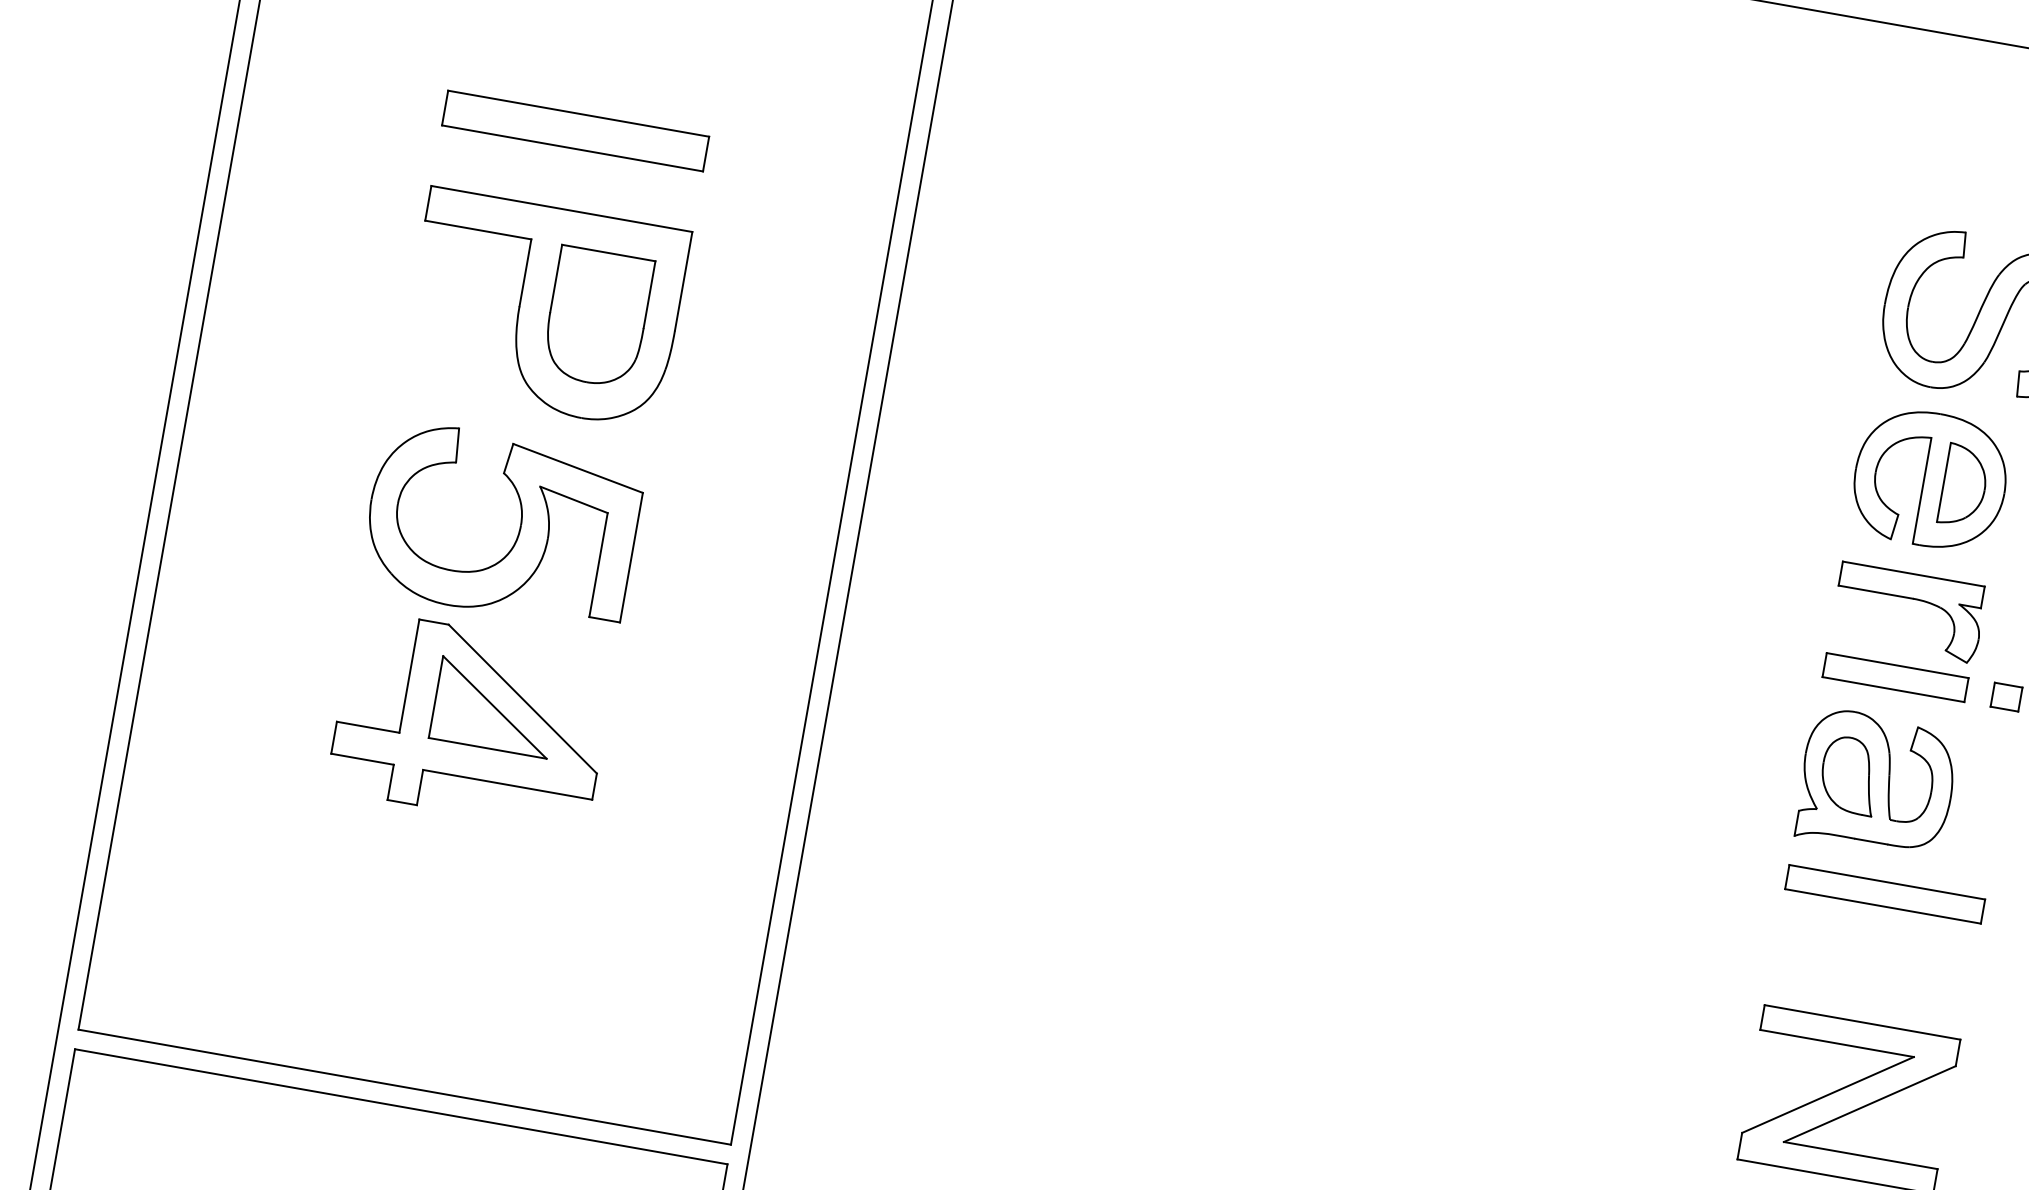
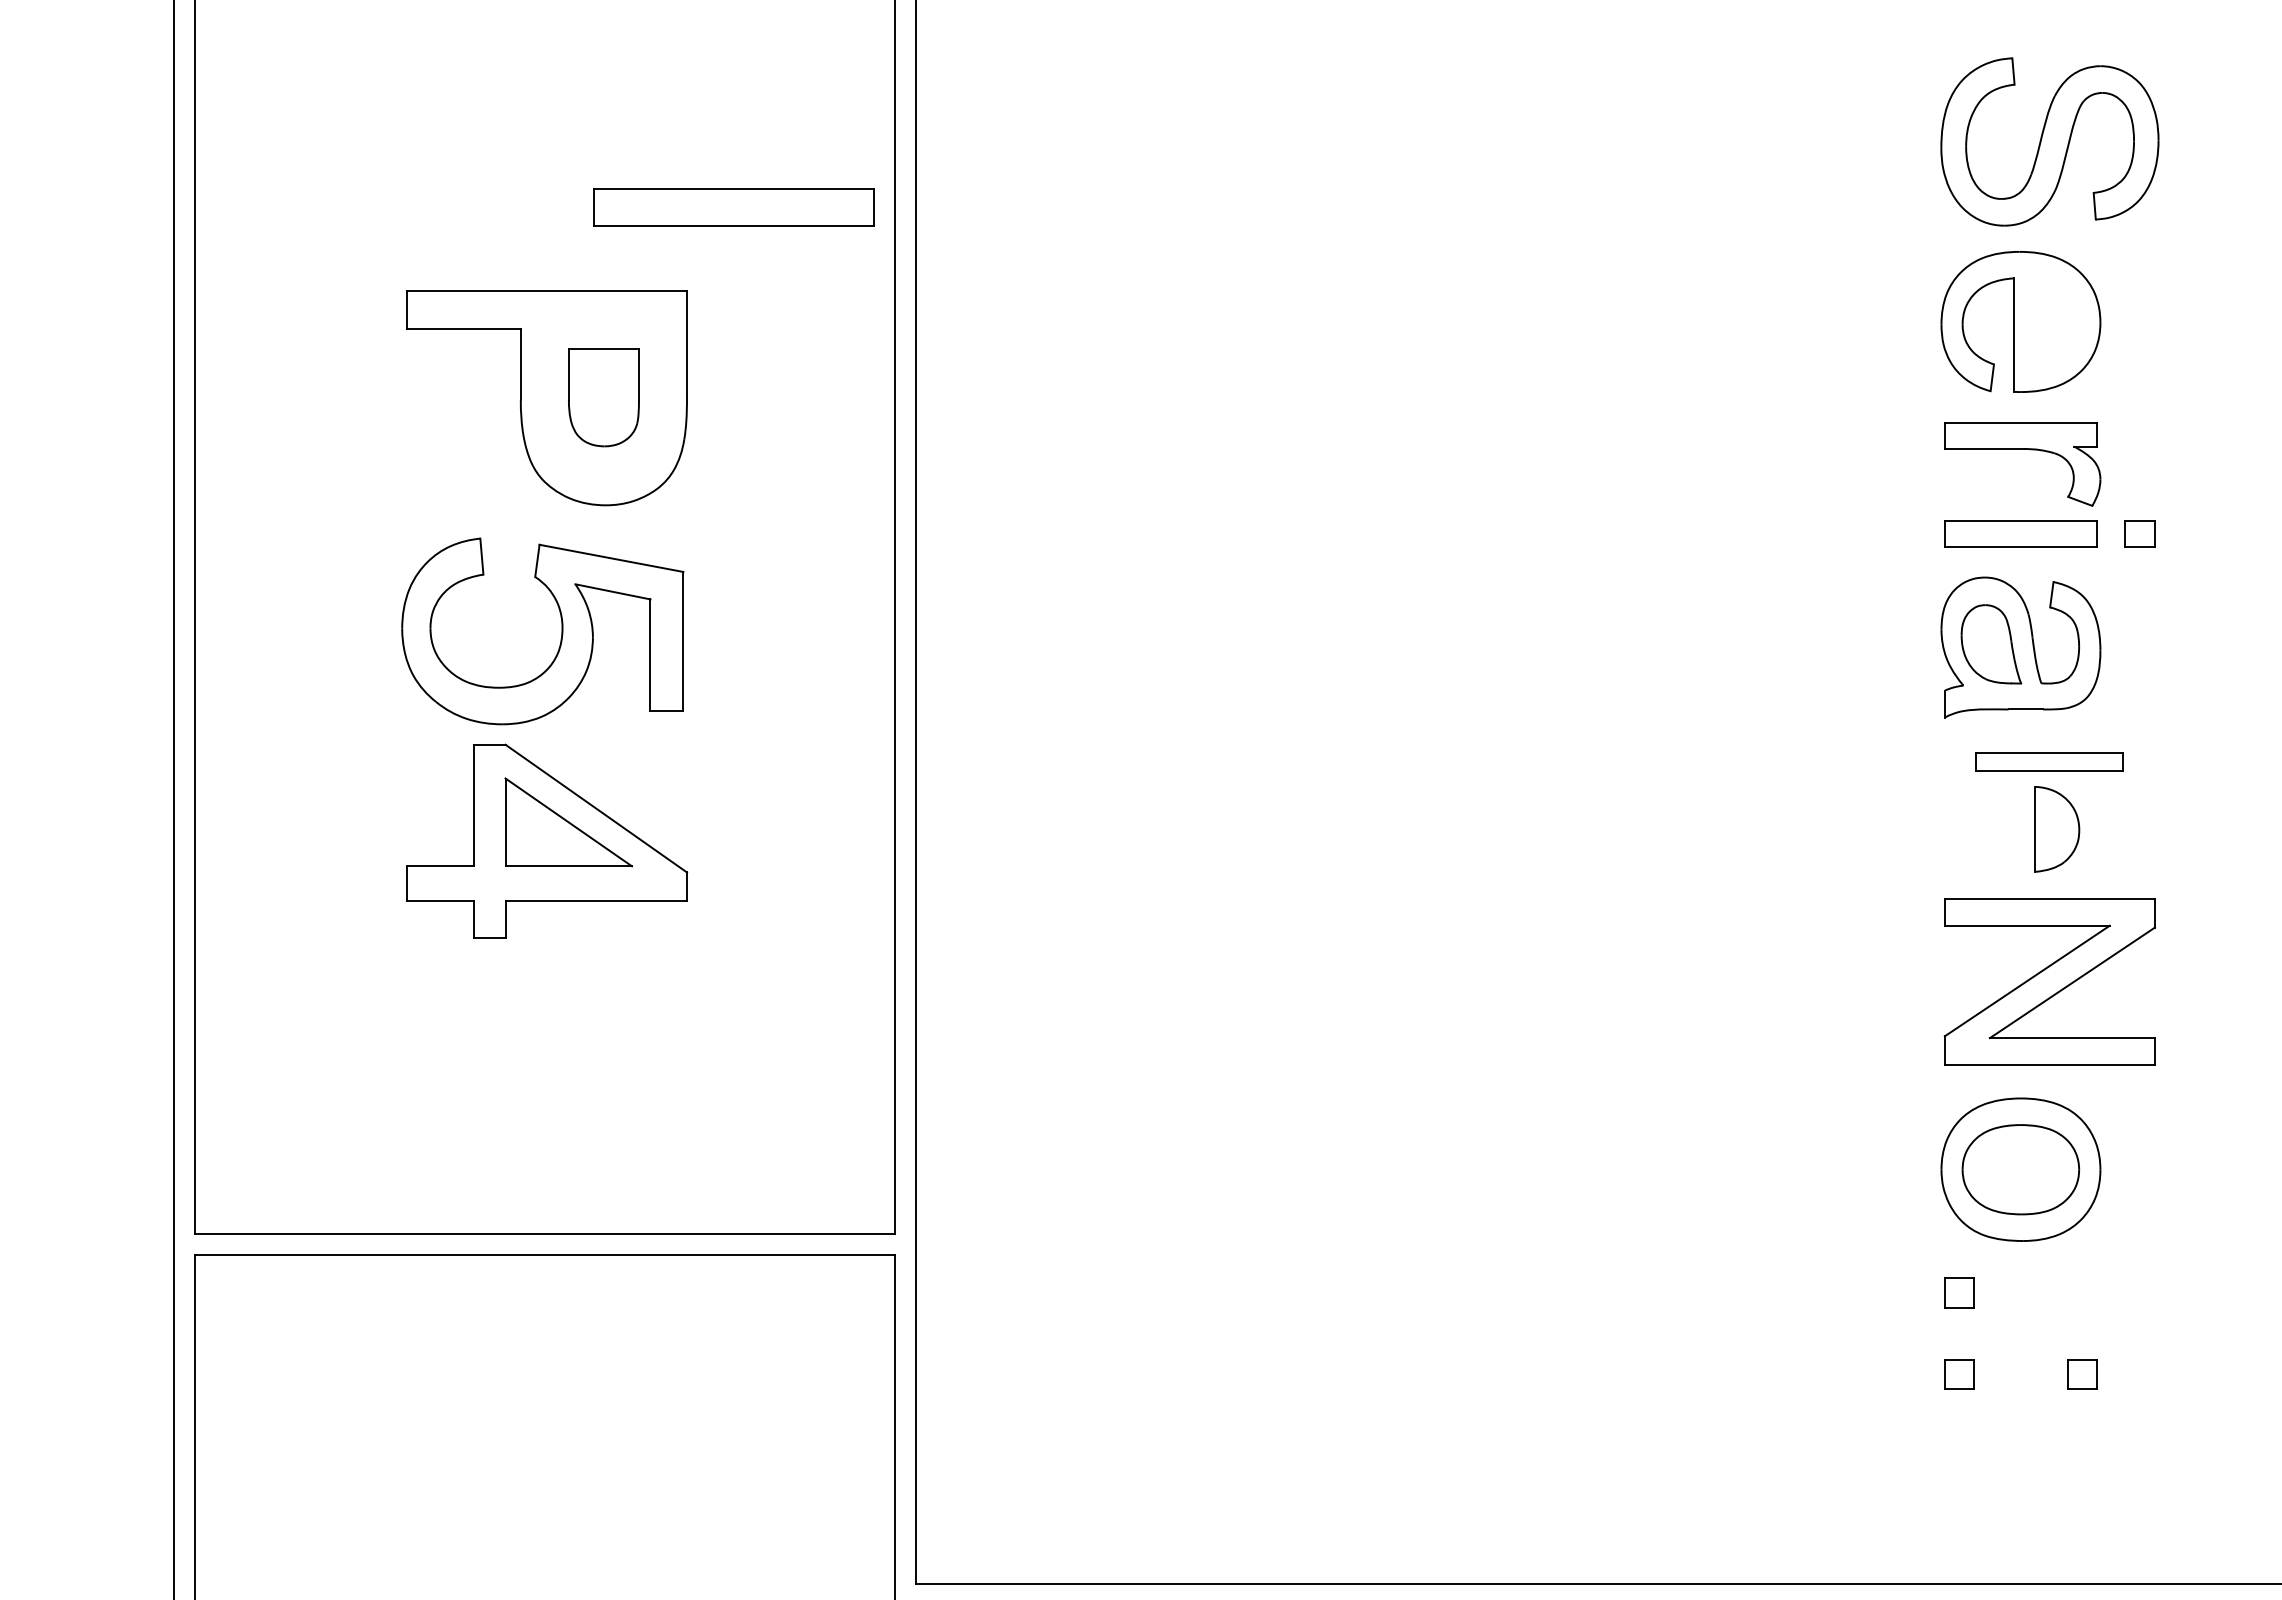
part: (575, 130) -> (733, 207), moved
part: (597, 317) -> (603, 397), size x0.7
part: (1964, 486) -> (2057, 829), moved
part: (1884, 894) -> (2049, 761), size x0.7

